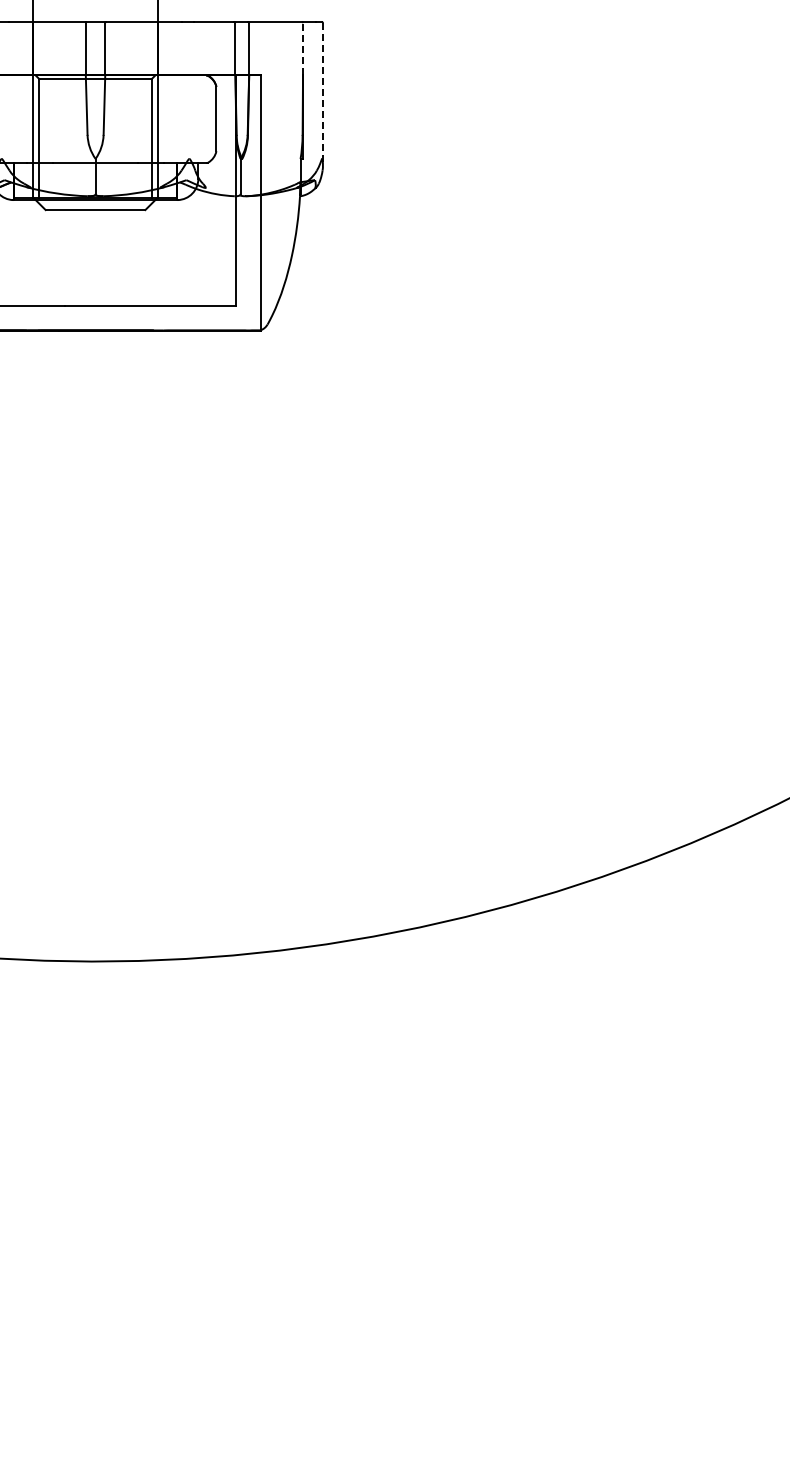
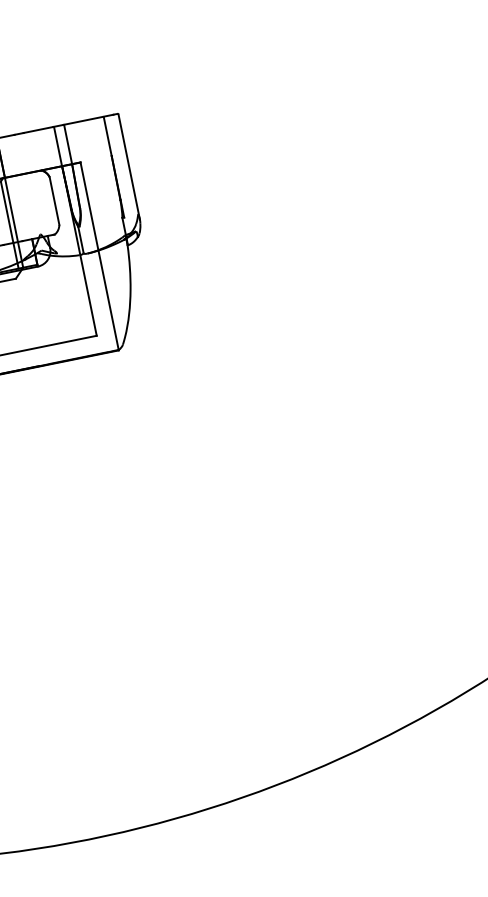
line: (303, 48) -> (108, 136), dashed -> solid
line: (322, 95) -> (129, 167), dashed -> solid

